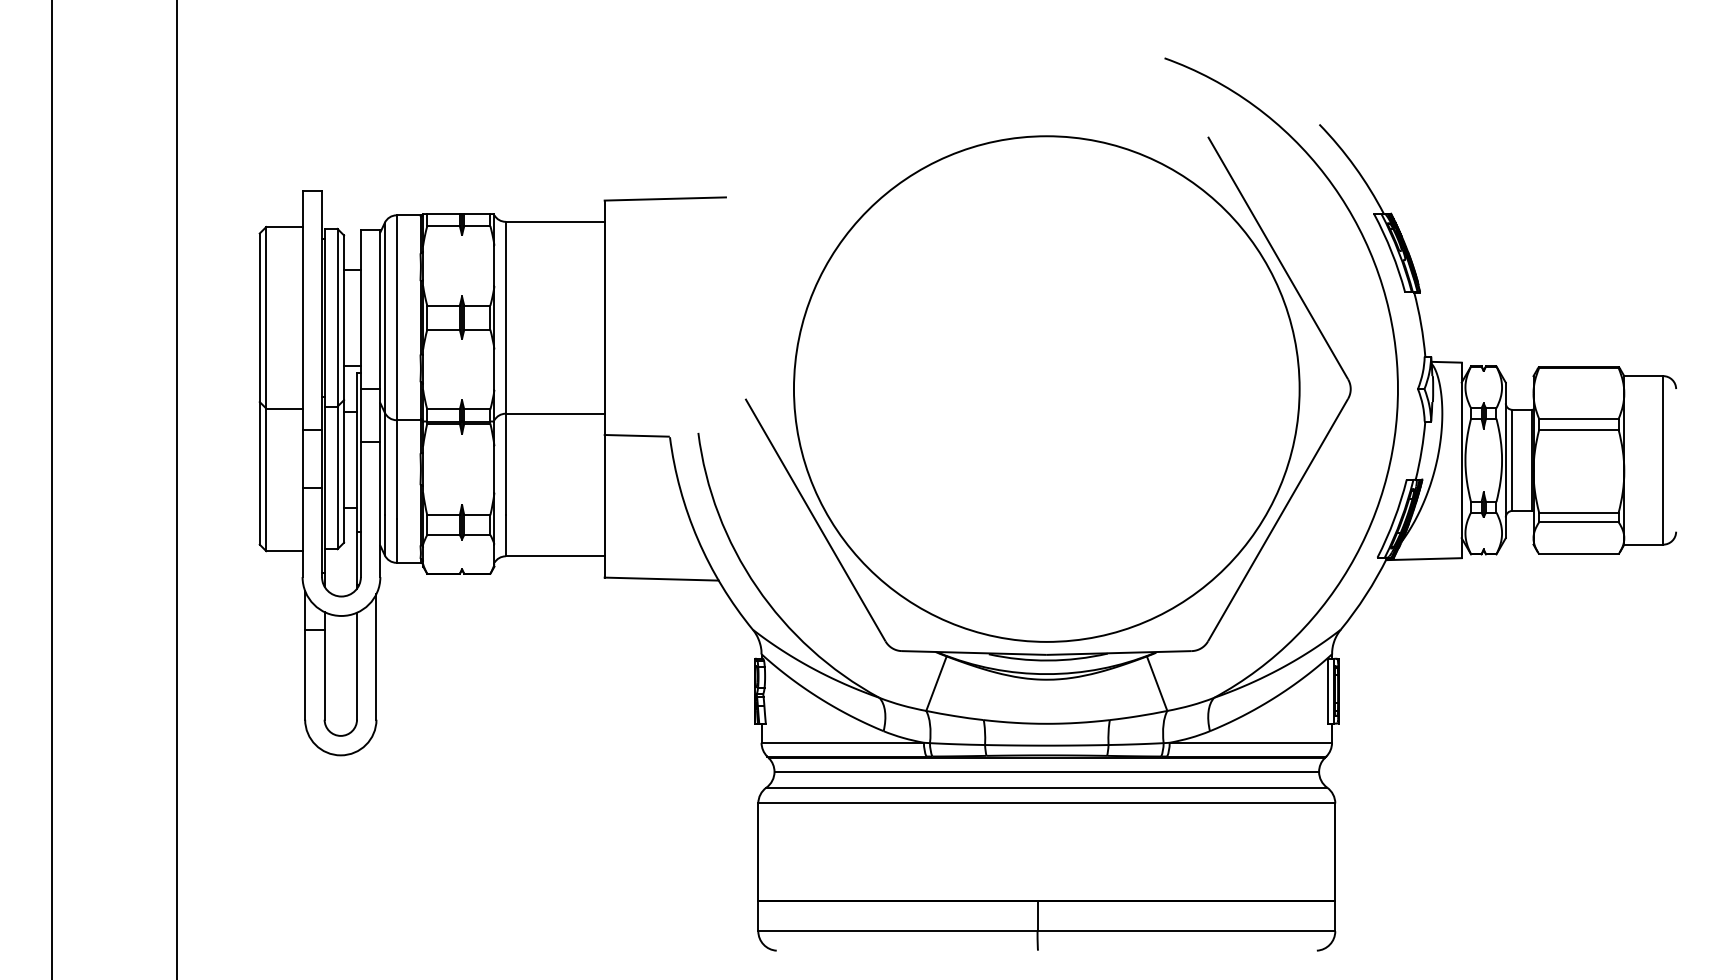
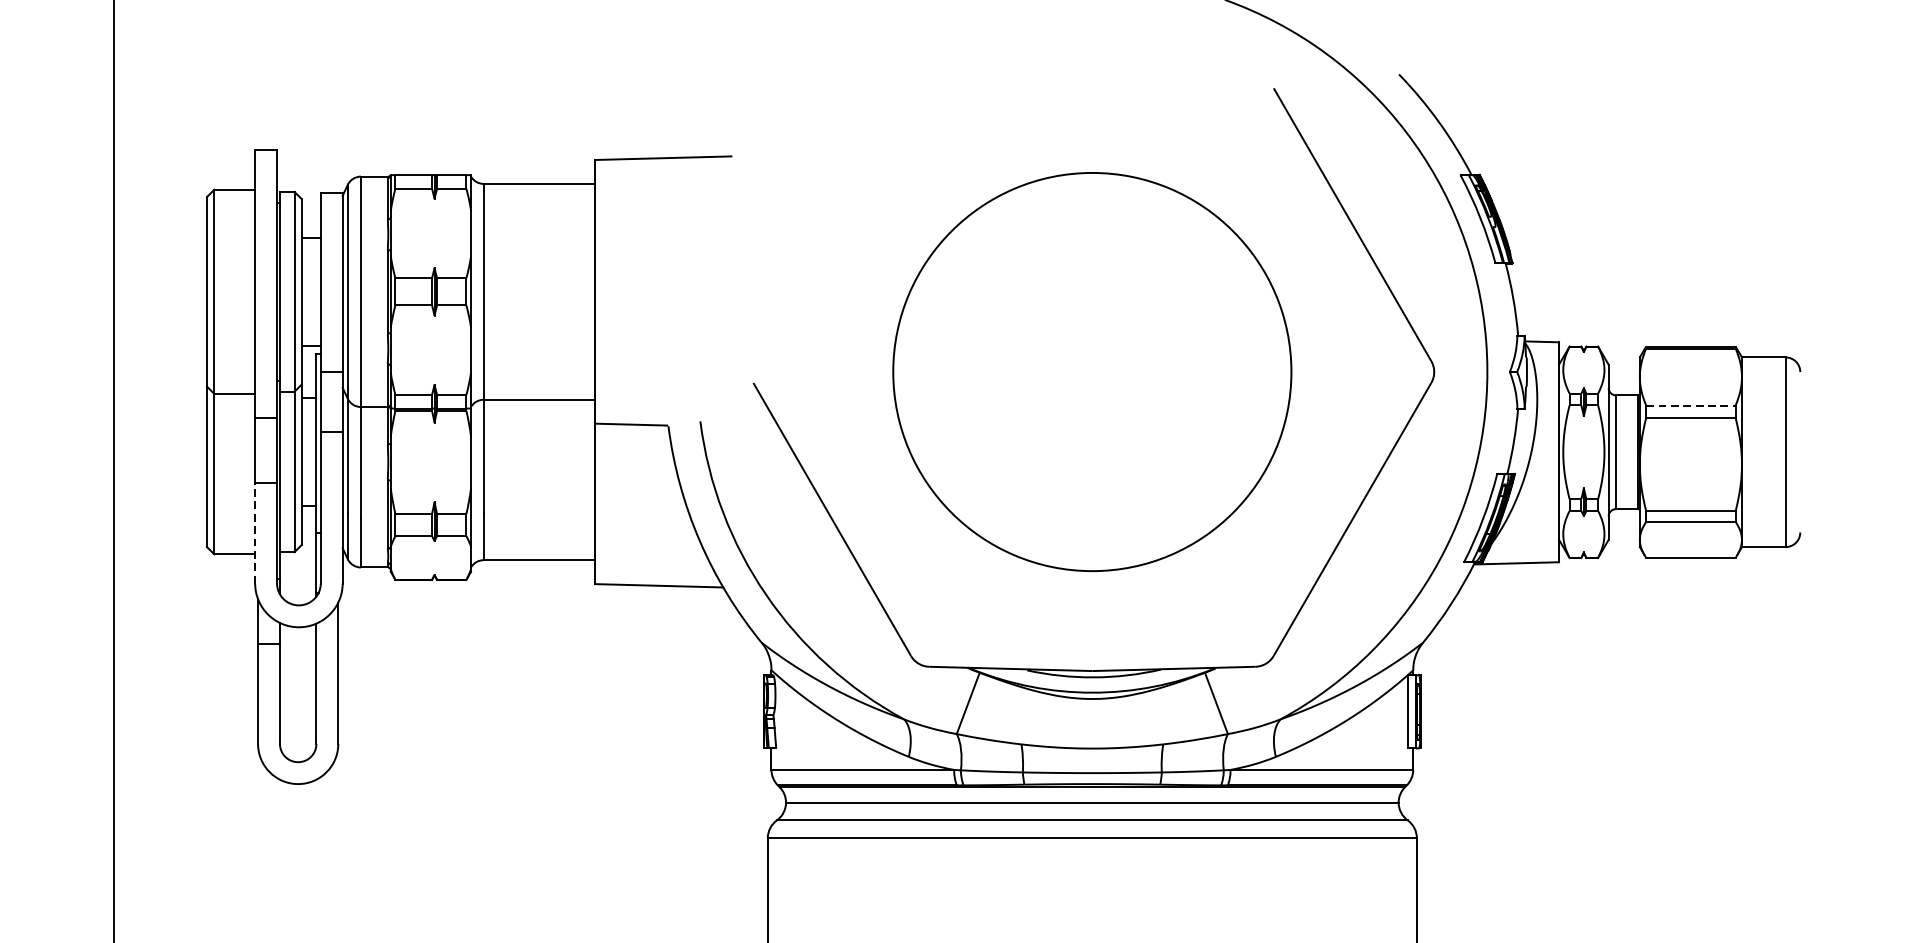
circle: (1046, 388) -> (1092, 371), size x0.7
line: (1578, 418) -> (1690, 405), solid -> dashed
line: (302, 532) -> (255, 533), solid -> dashed

